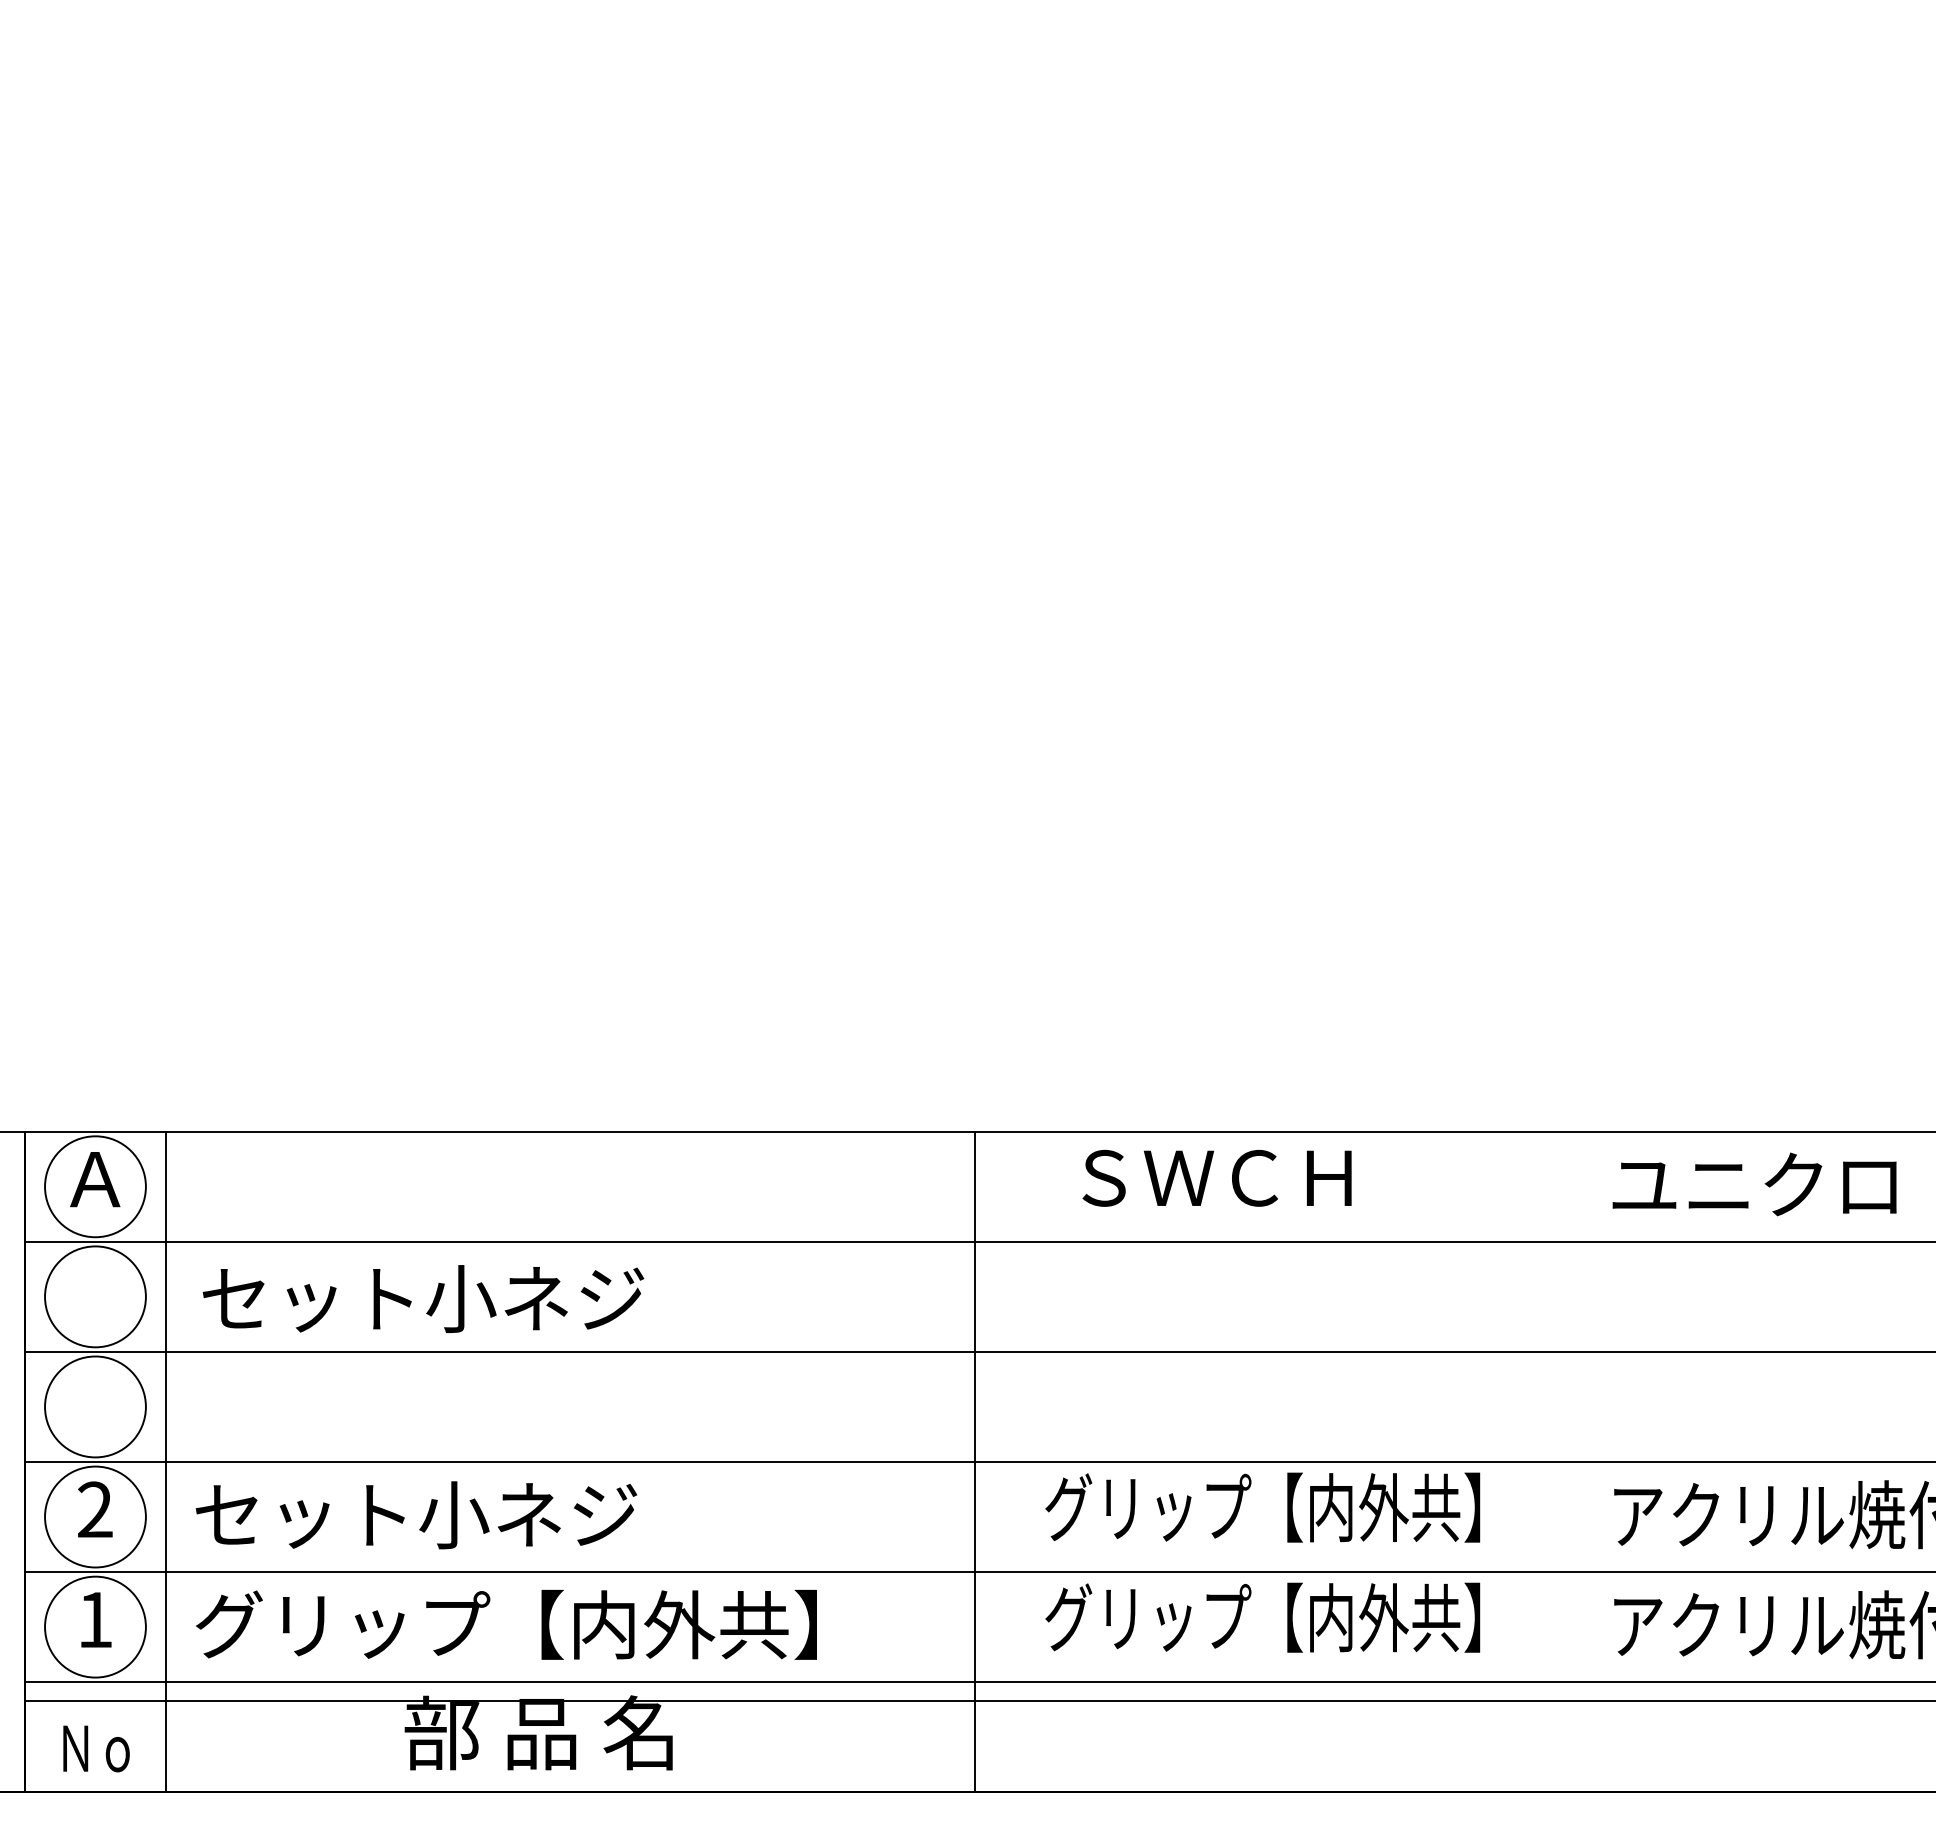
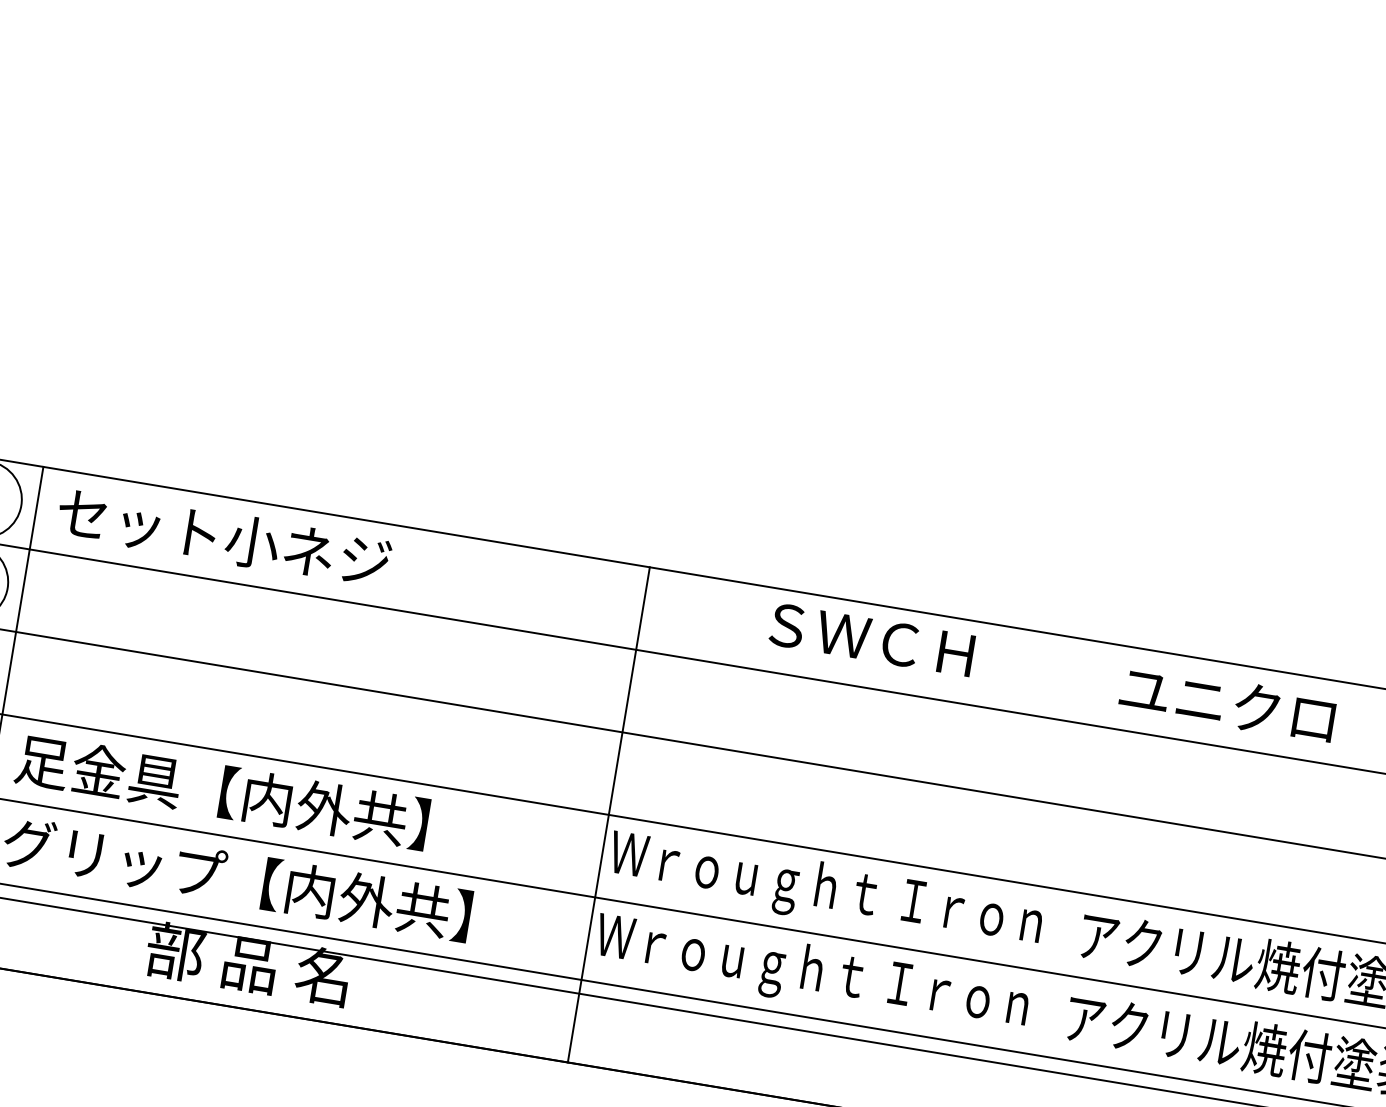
text: (1216, 1177) -> (871, 639), moved
text: (423, 1298) -> (224, 537), moved
text: (1272, 1513) -> (825, 890), グリップ【内外共】 -> Ｗｒｏｕｇｈｔ Ｉｒｏｎ
text: (467, 1514) -> (221, 791), セット小ネジ -> 足金具【内外共】
text: (1272, 1623) -> (811, 972), グリップ【内外共】 -> Ｗｒｏｕｇｈｔ Ｉｒｏｎ

